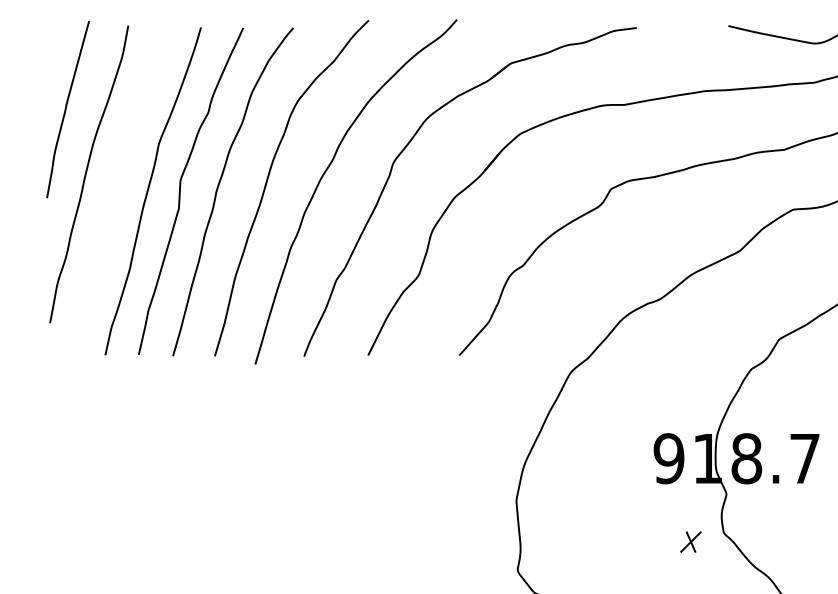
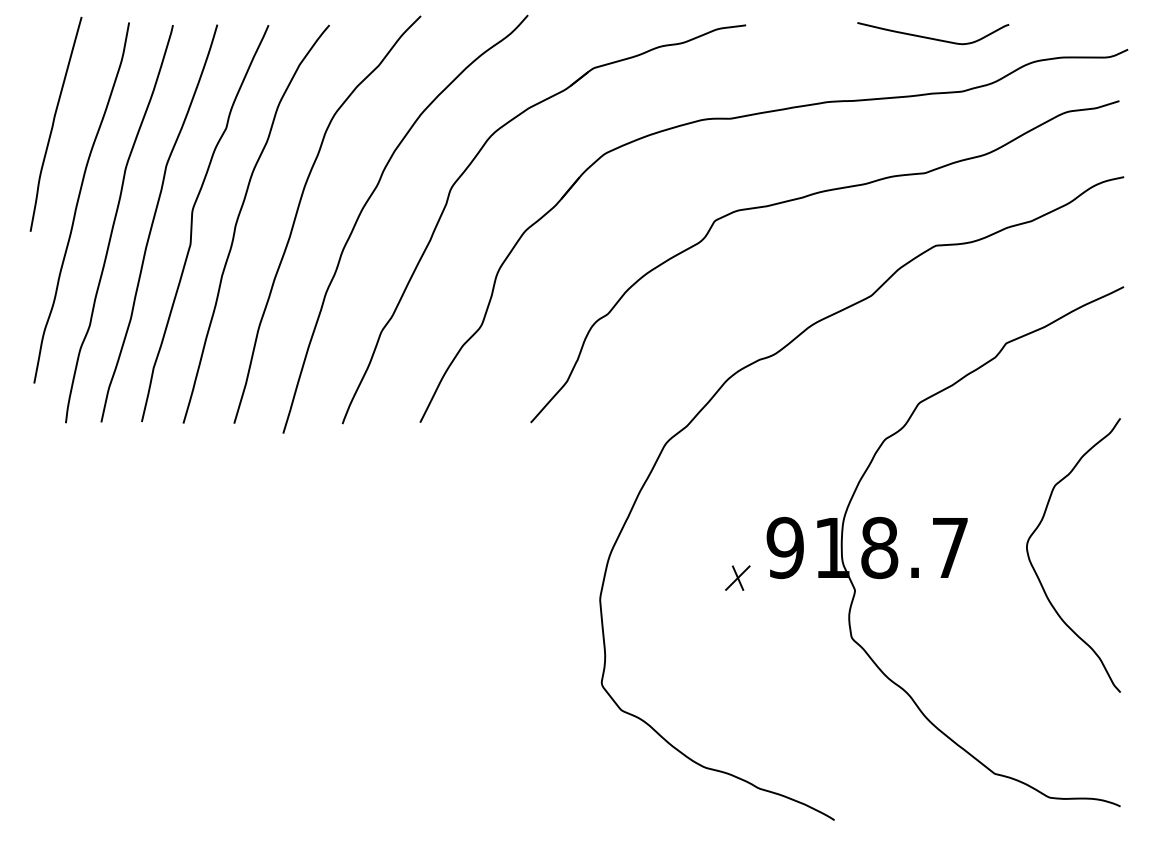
curve: (117, 189) -> (115, 221), added
part: (690, 541) -> (737, 577), moved

